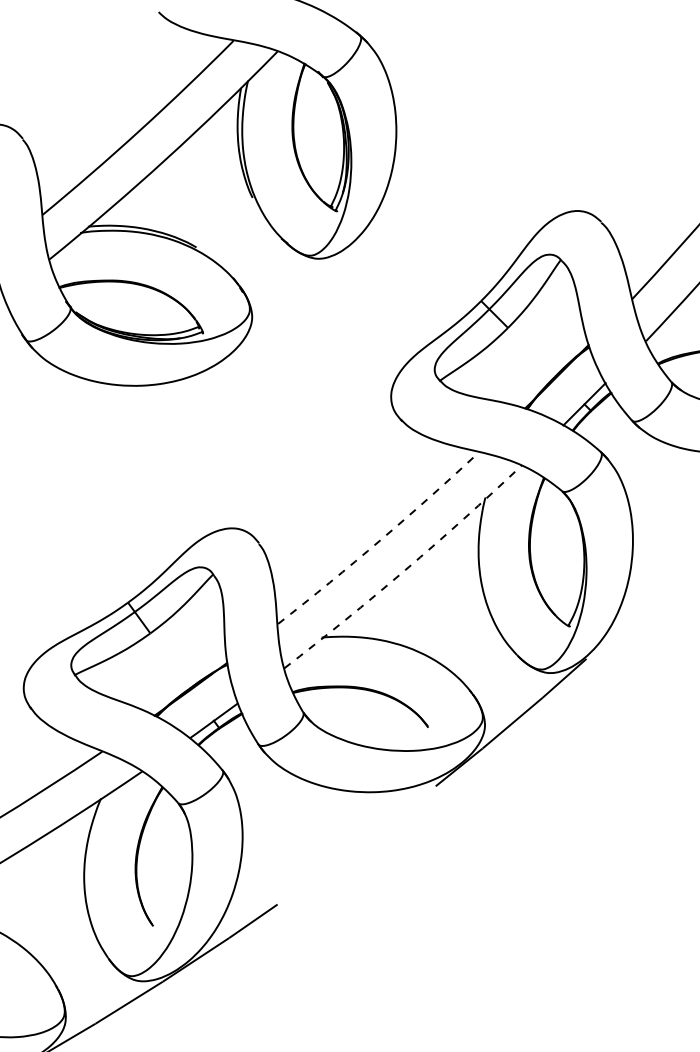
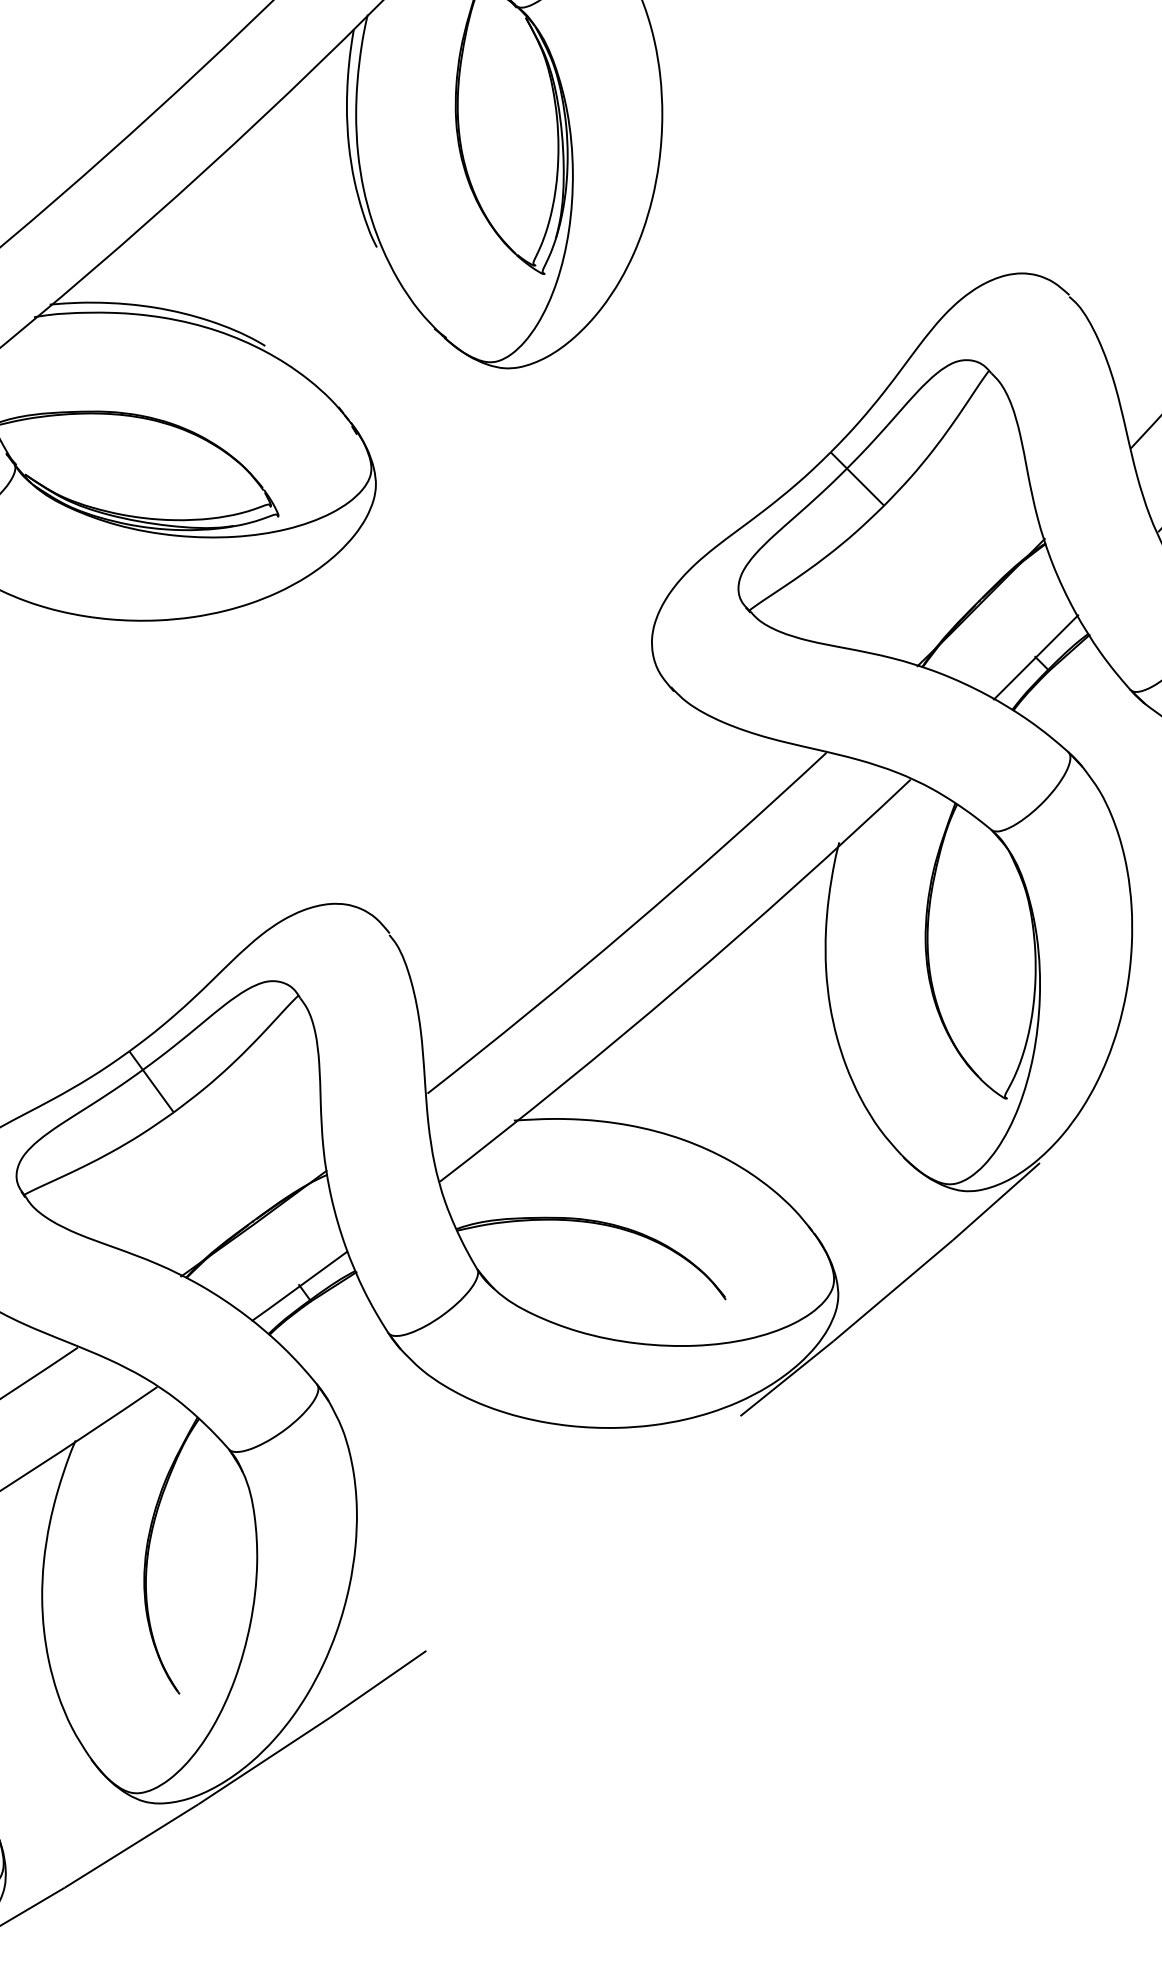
arc: (380, 540) -> (630, 927), dashed -> solid
arc: (405, 570) -> (680, 987), dashed -> solid

